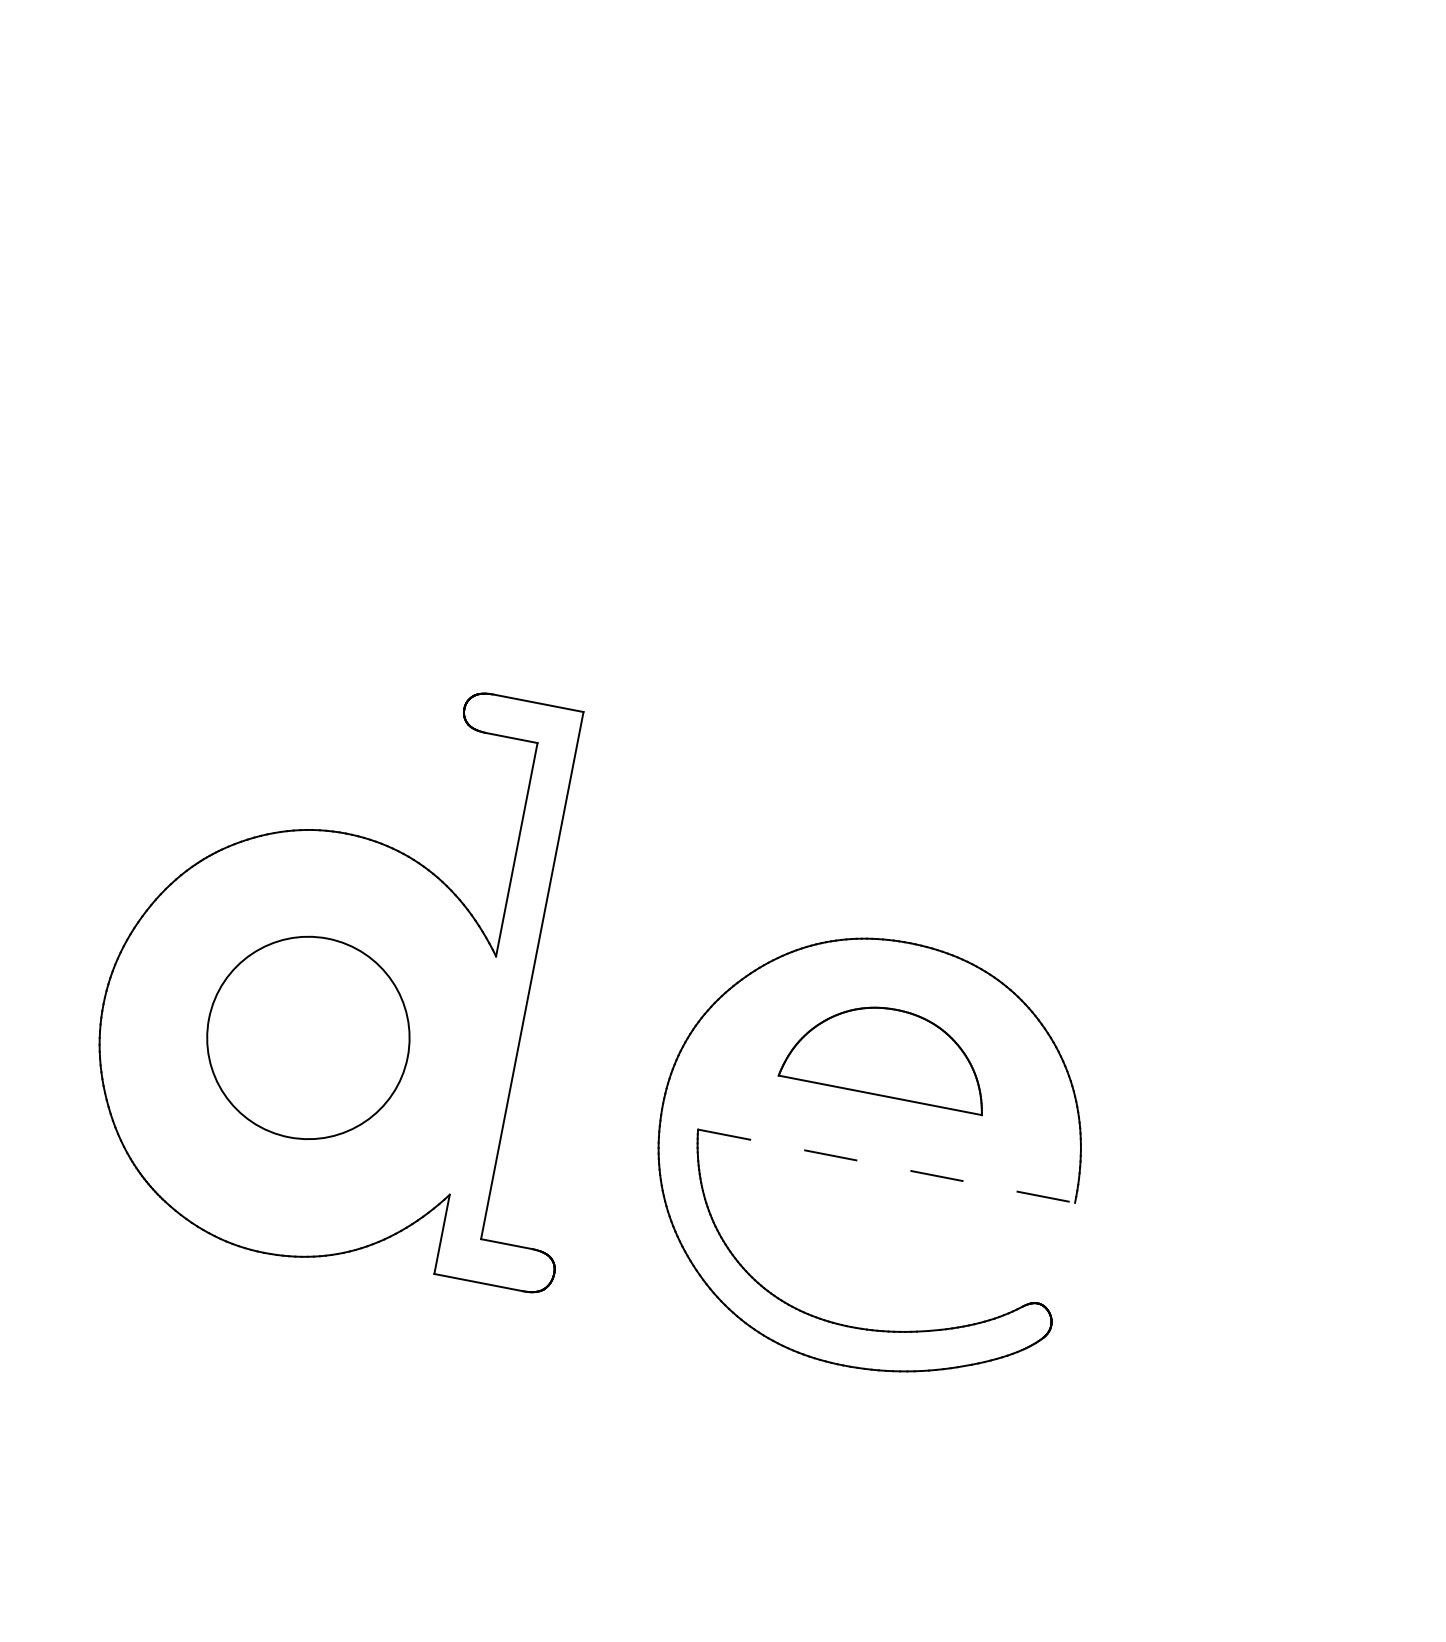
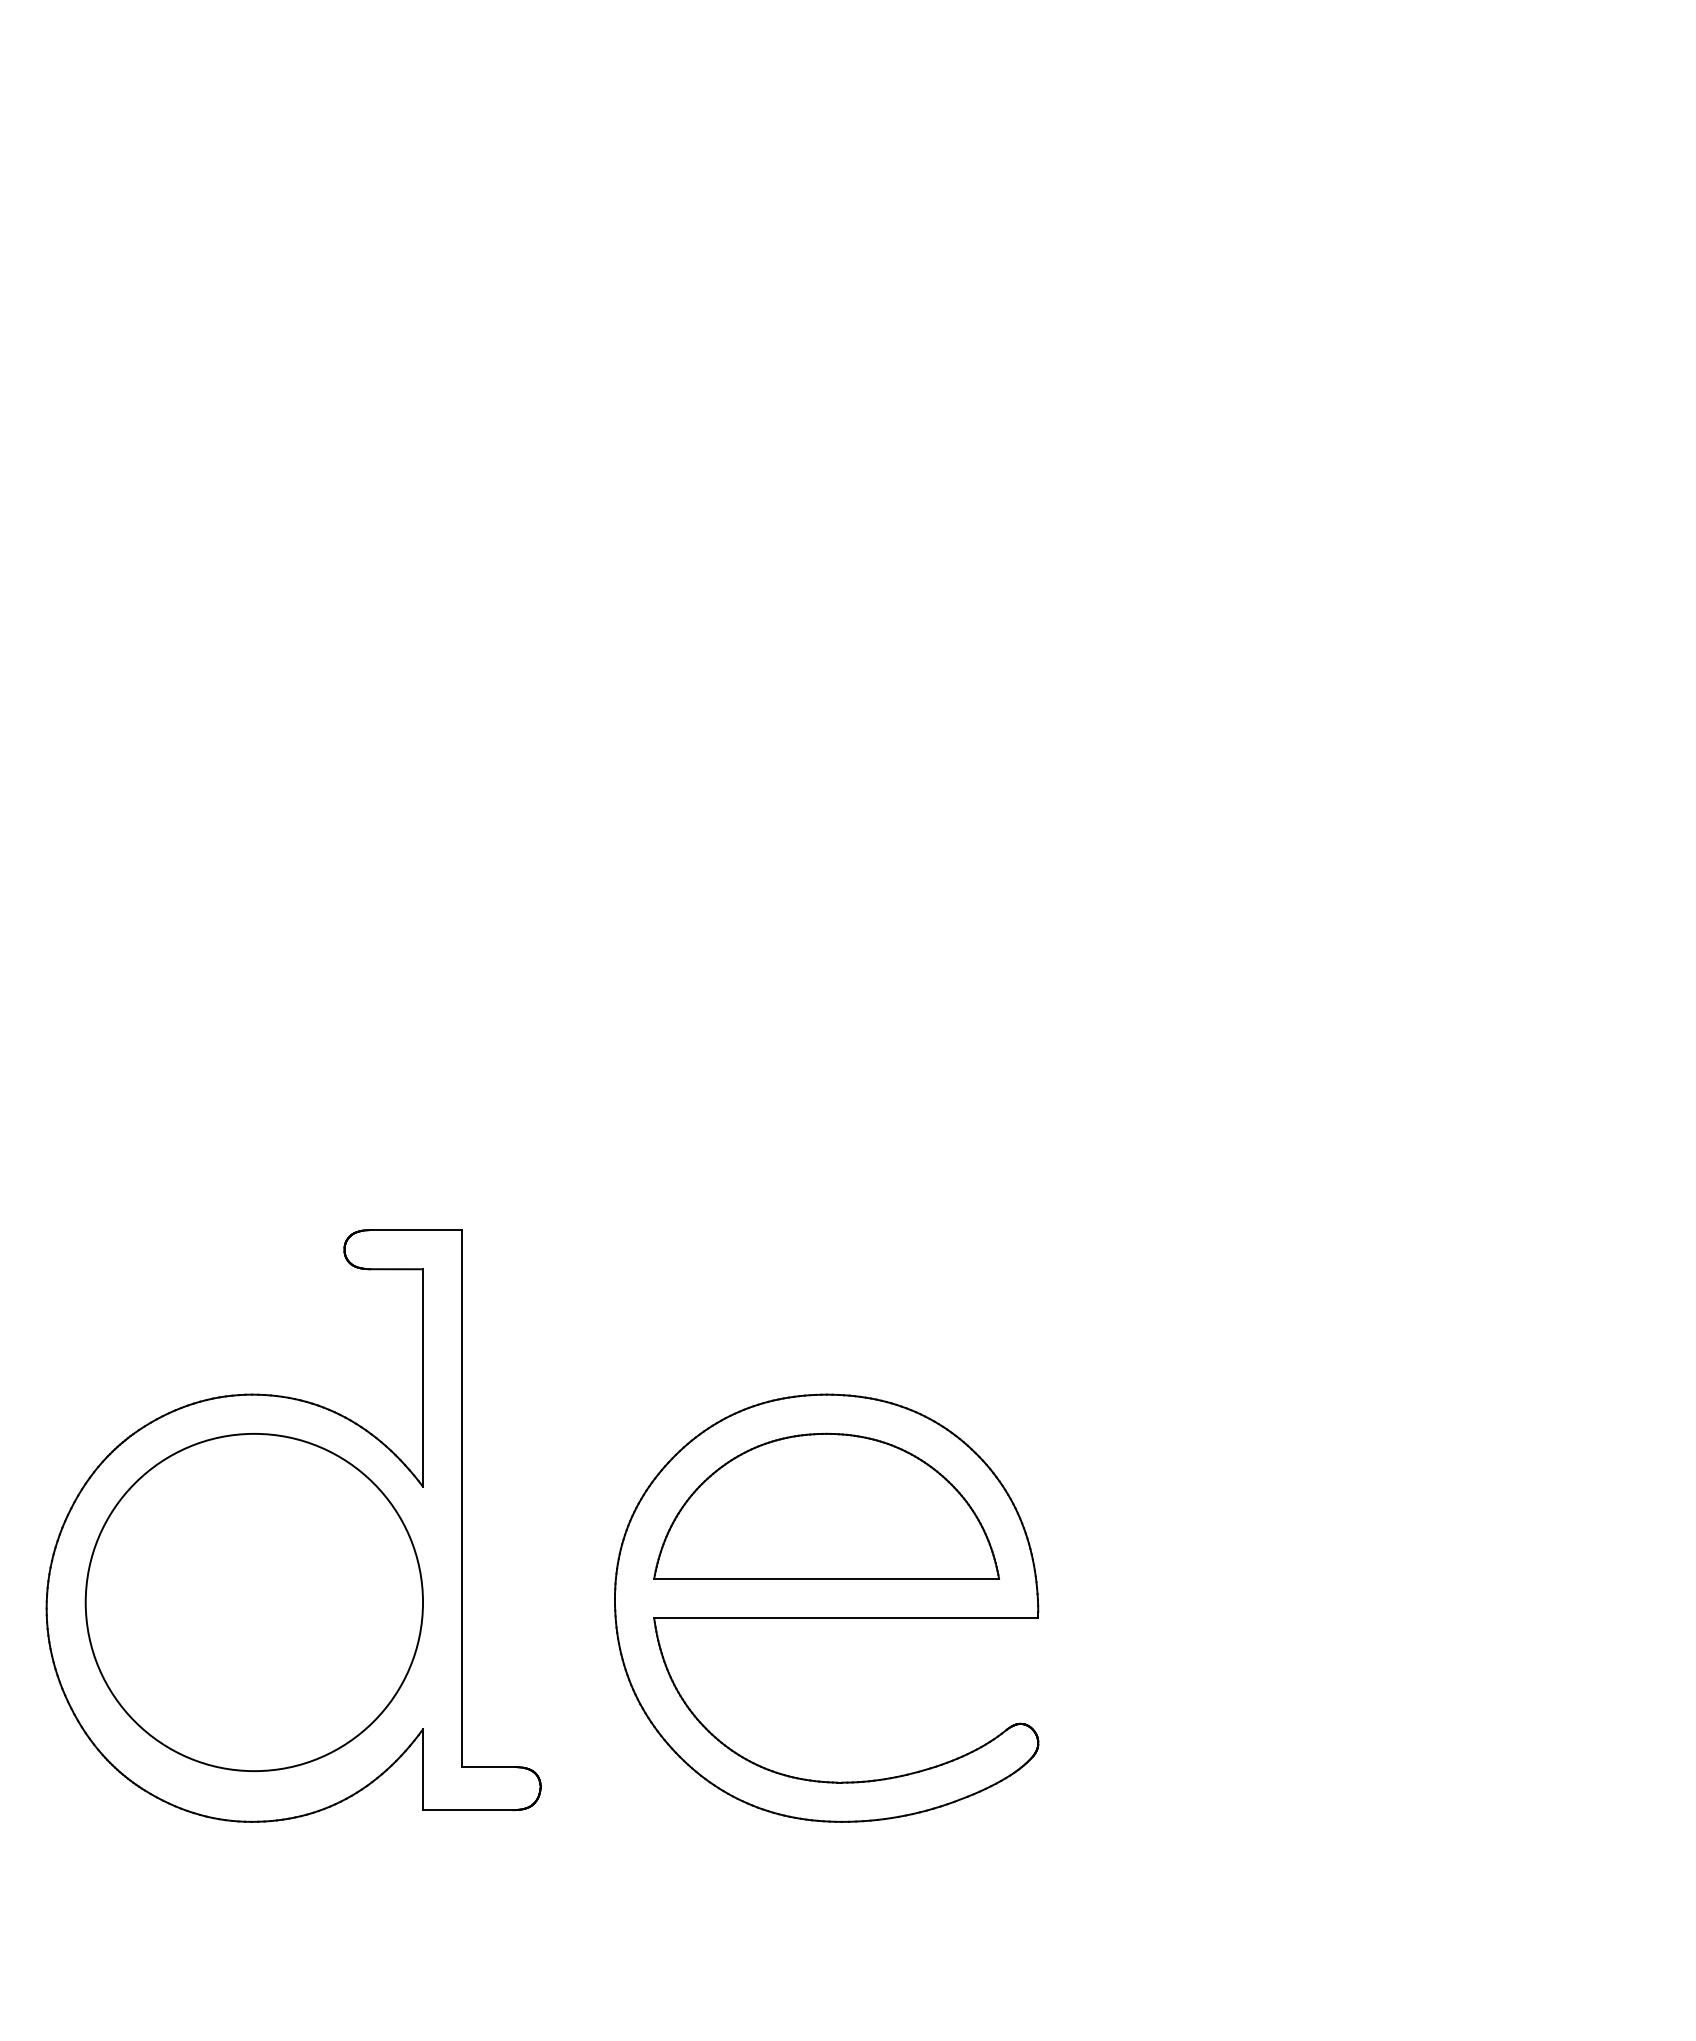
circle: (307, 1037) -> (253, 1602), size x1.67
part: (888, 1051) -> (826, 1505), size x1.67
line: (886, 1166) -> (846, 1618), dashed -> solid

